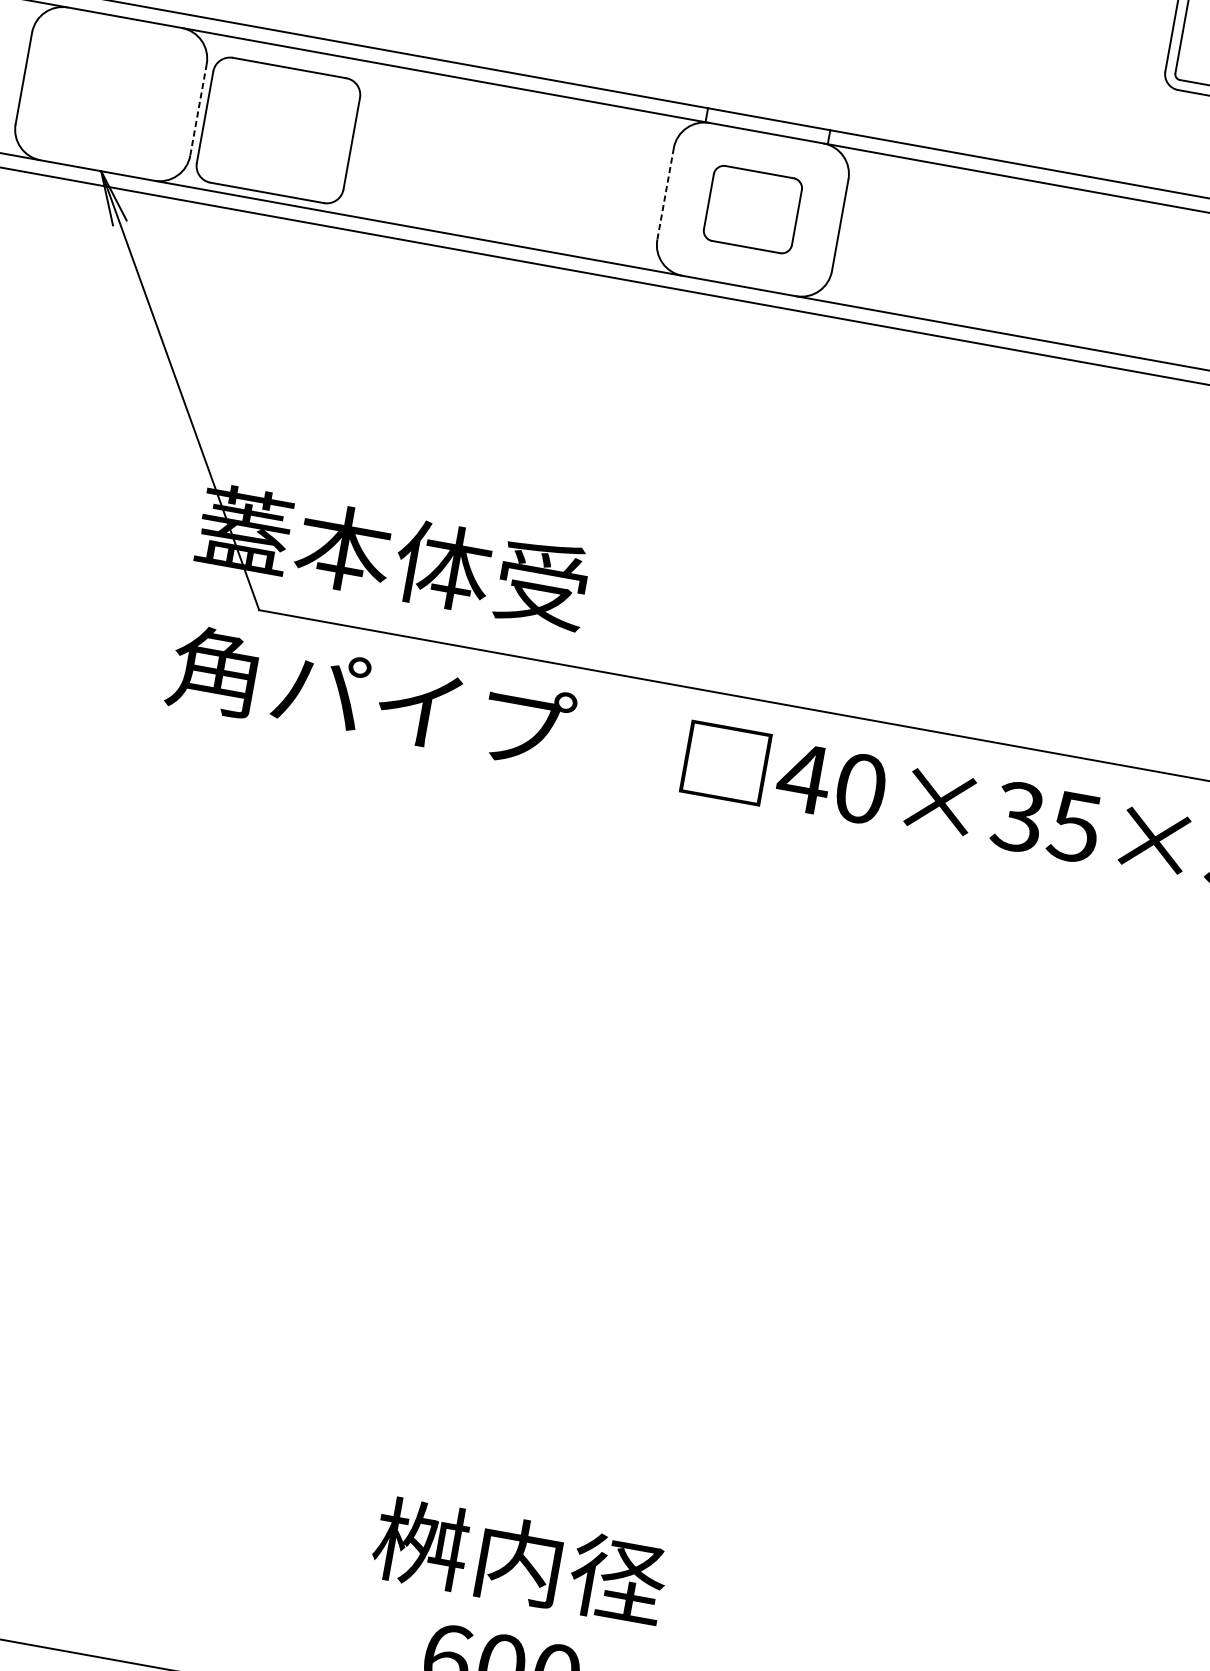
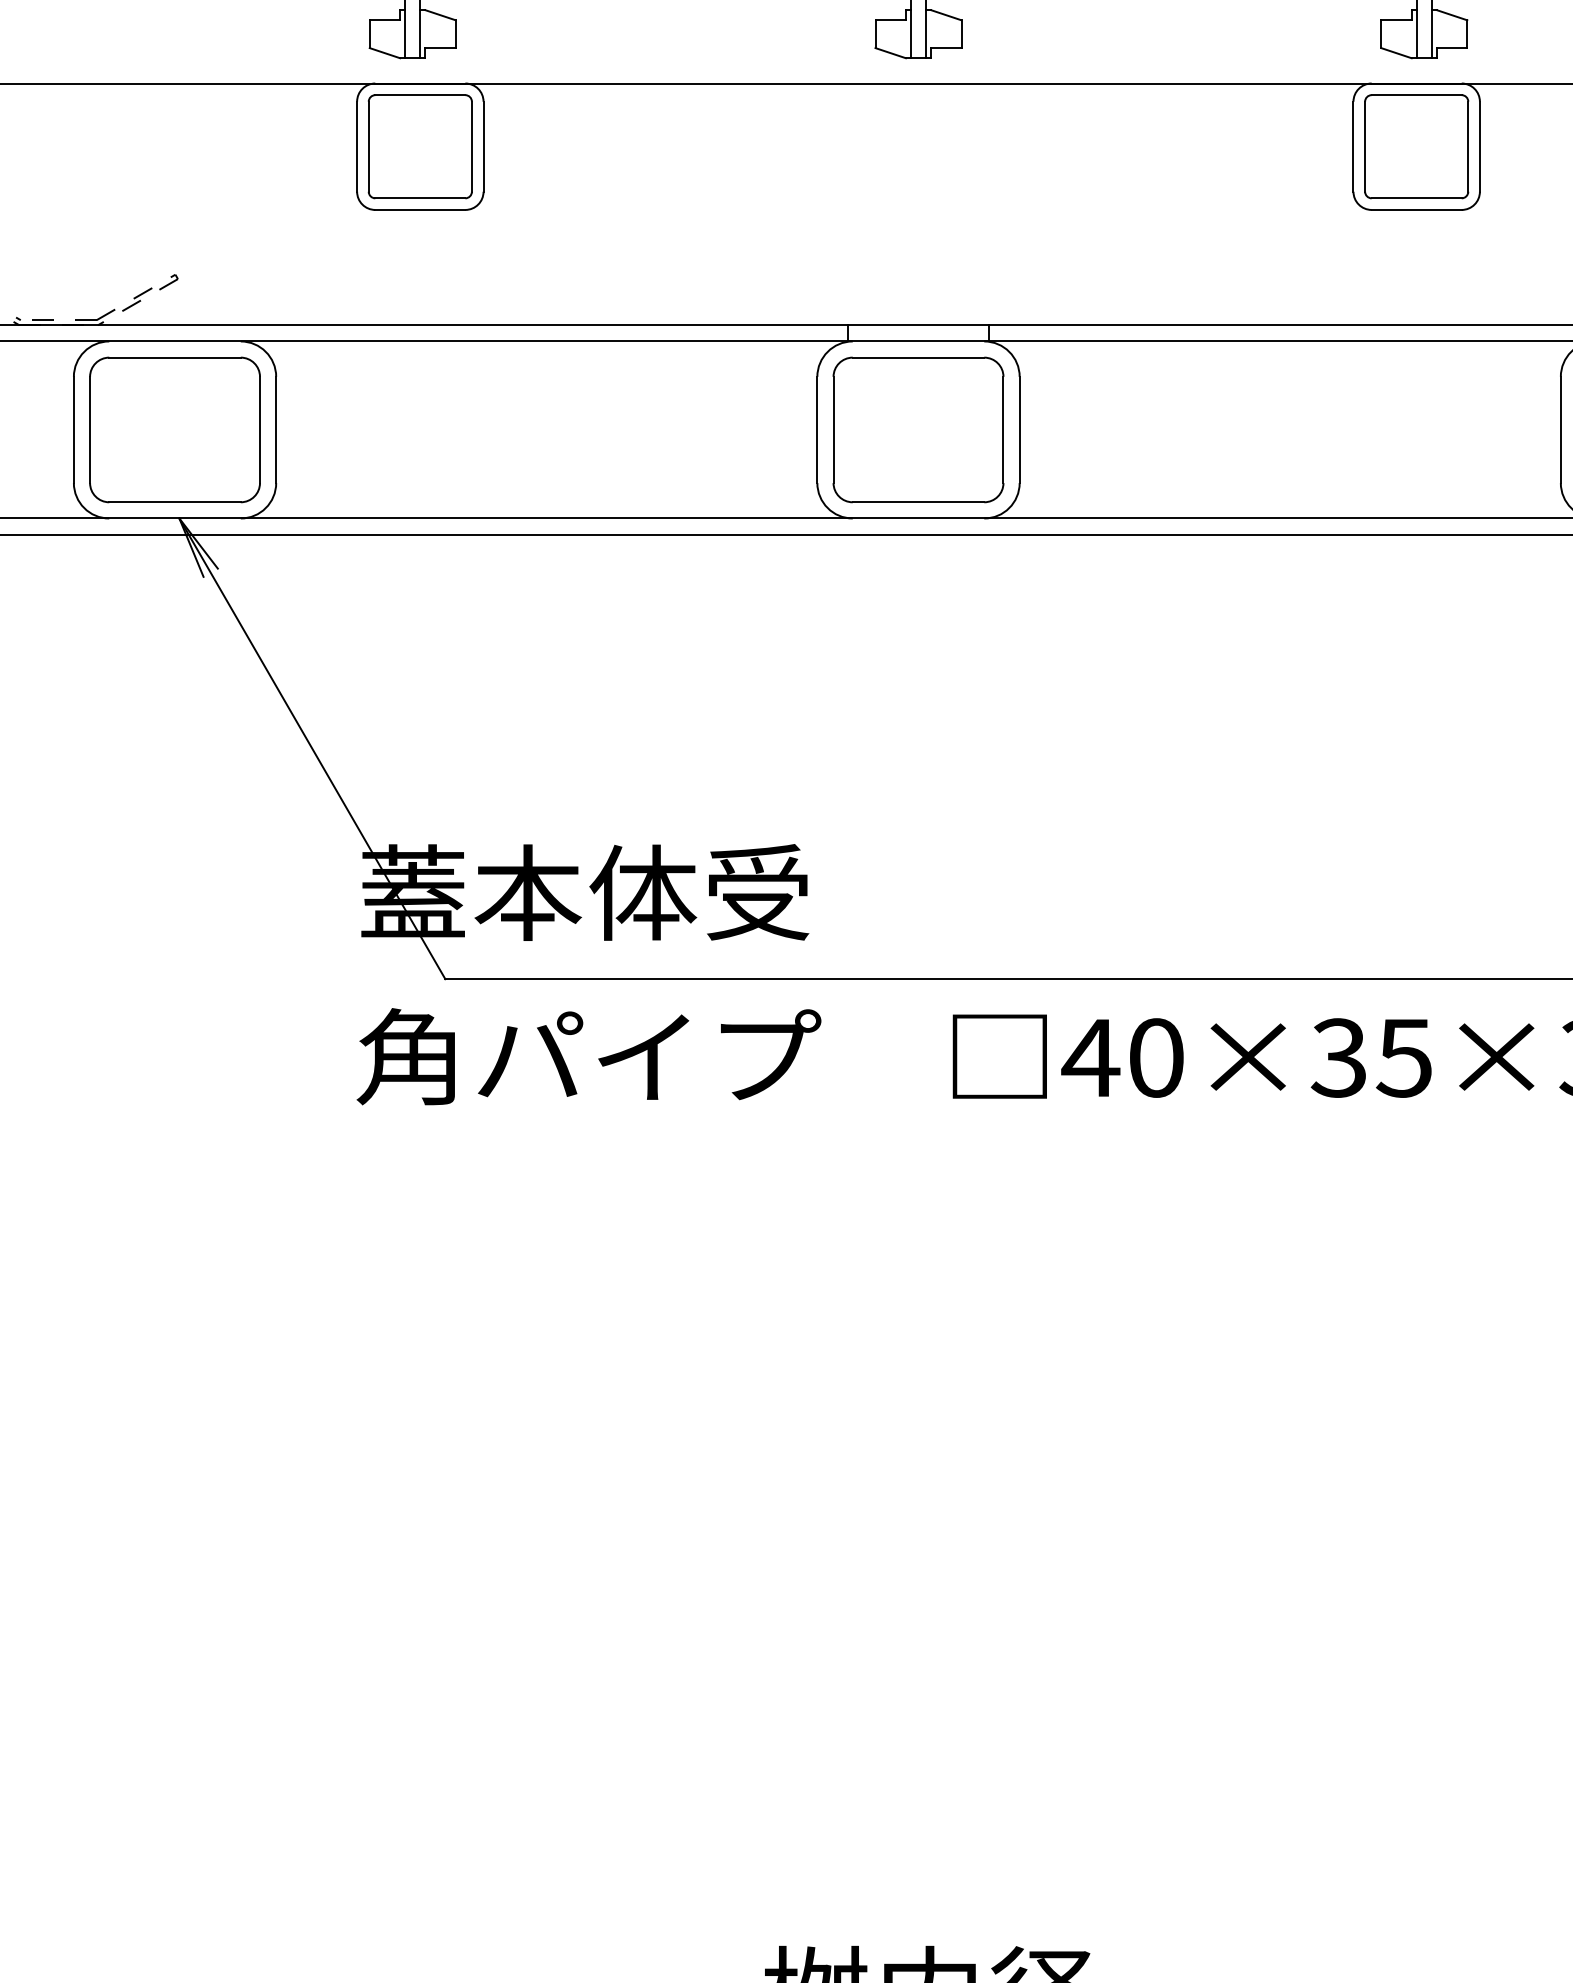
line: (198, 110) -> (276, 430), dashed -> solid
part: (278, 129) -> (174, 429), moved
line: (665, 194) -> (817, 430), dashed -> solid
part: (752, 209) -> (918, 429), size x1.67

